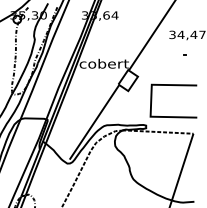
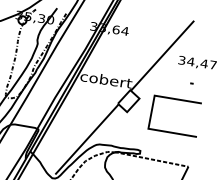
line: (176, 86) -> (180, 101), moved

